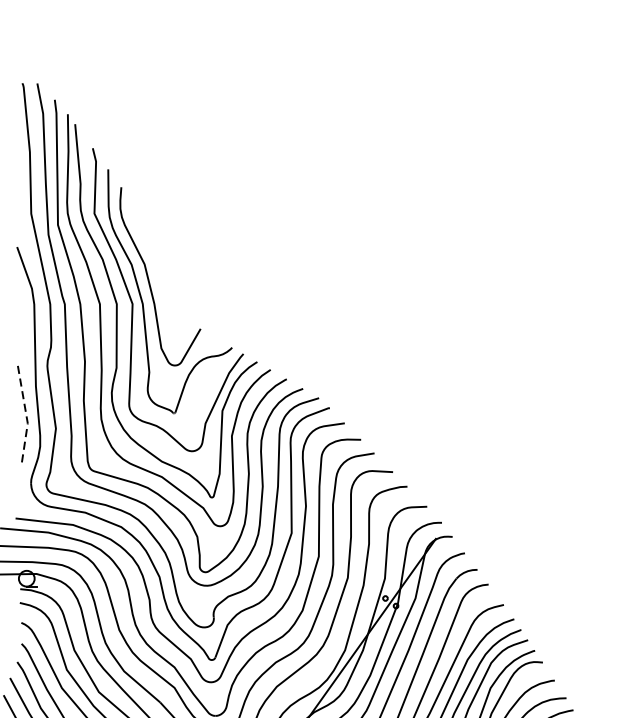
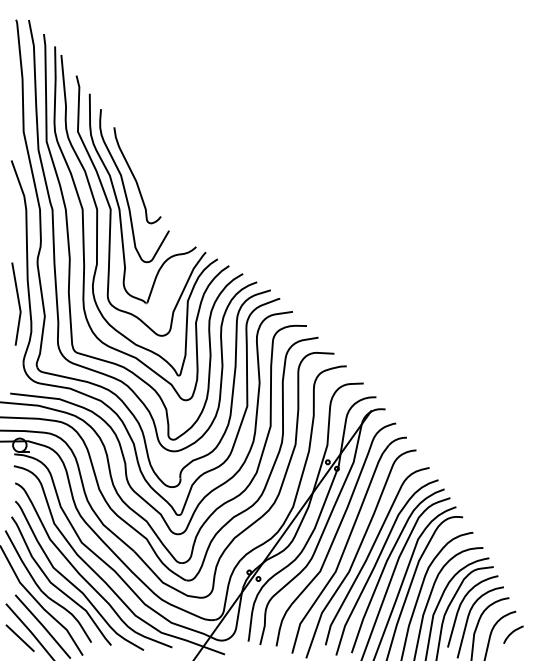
curve: (161, 266) -> (135, 177), added
line: (26, 415) -> (19, 305), dashed -> solid

